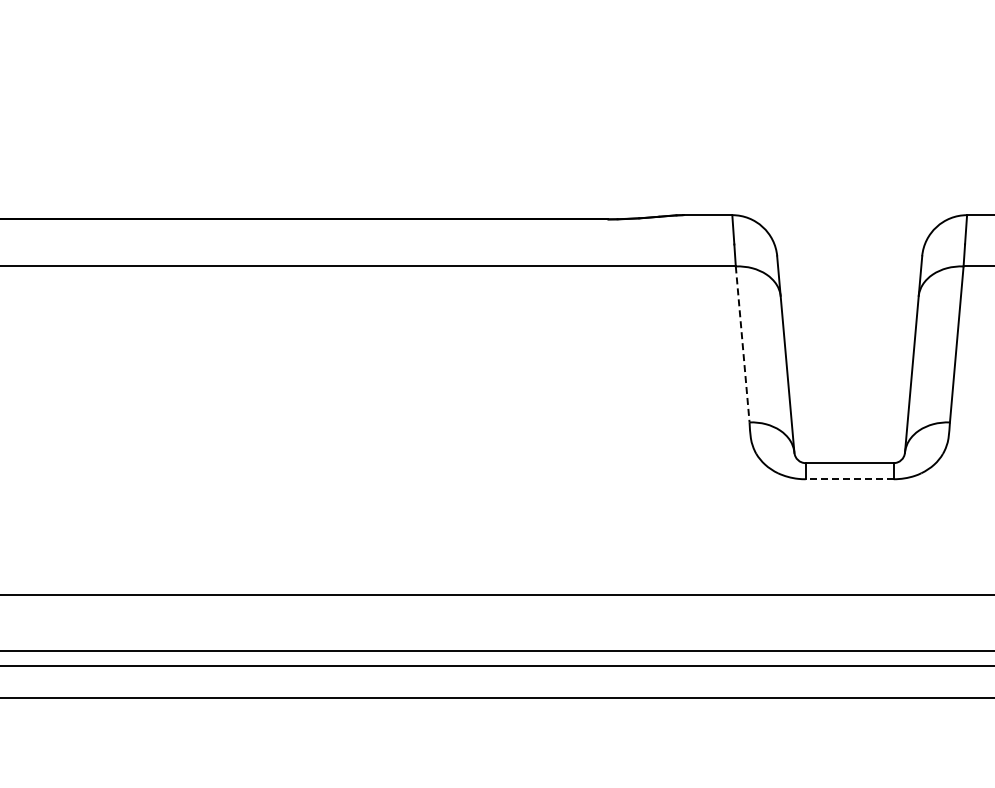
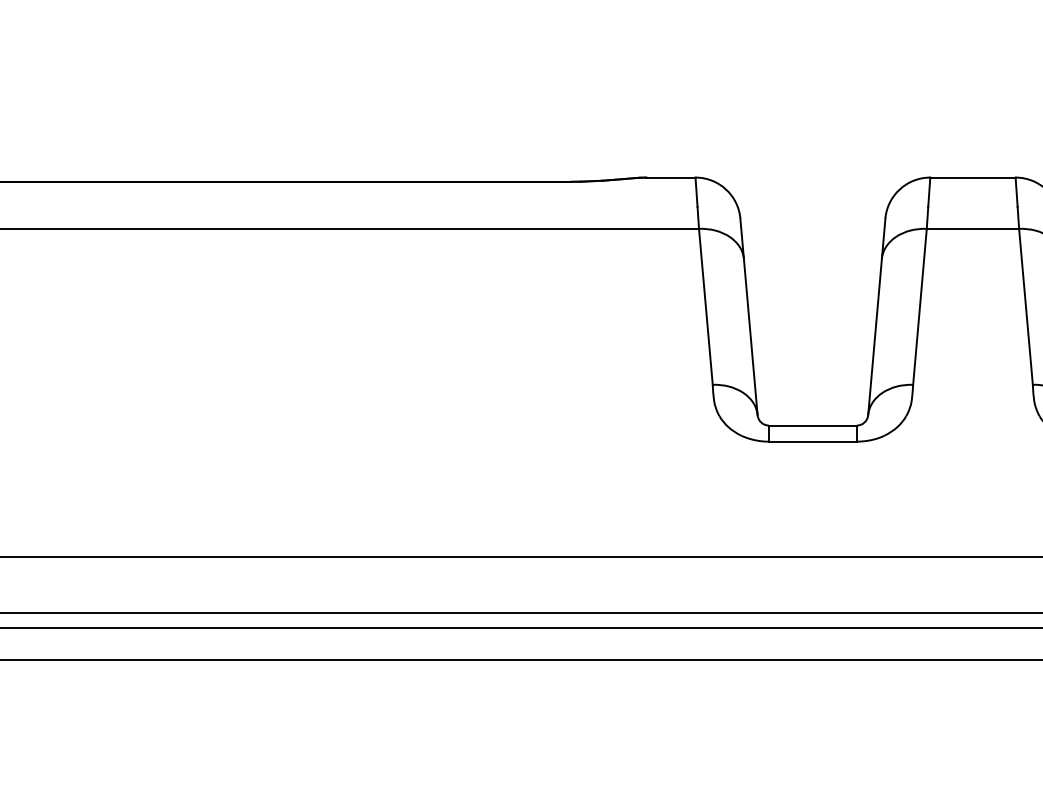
line: (742, 345) -> (705, 307), dashed -> solid
line: (849, 479) -> (812, 441), dashed -> solid

